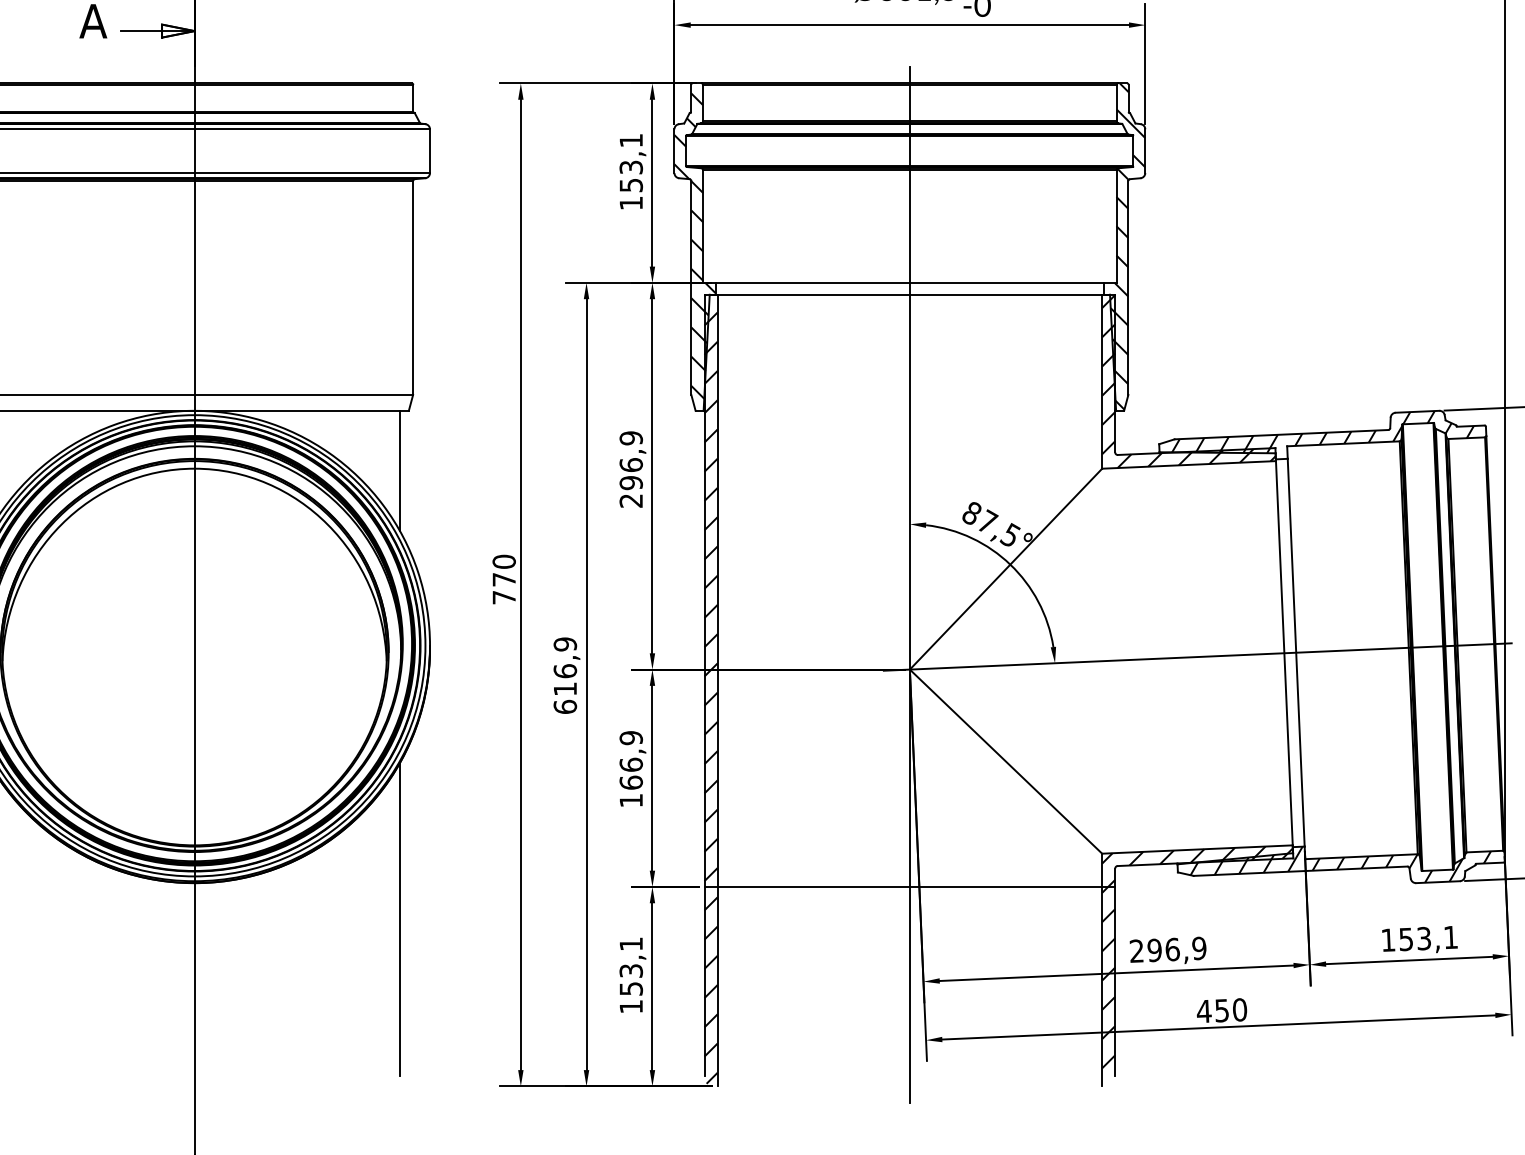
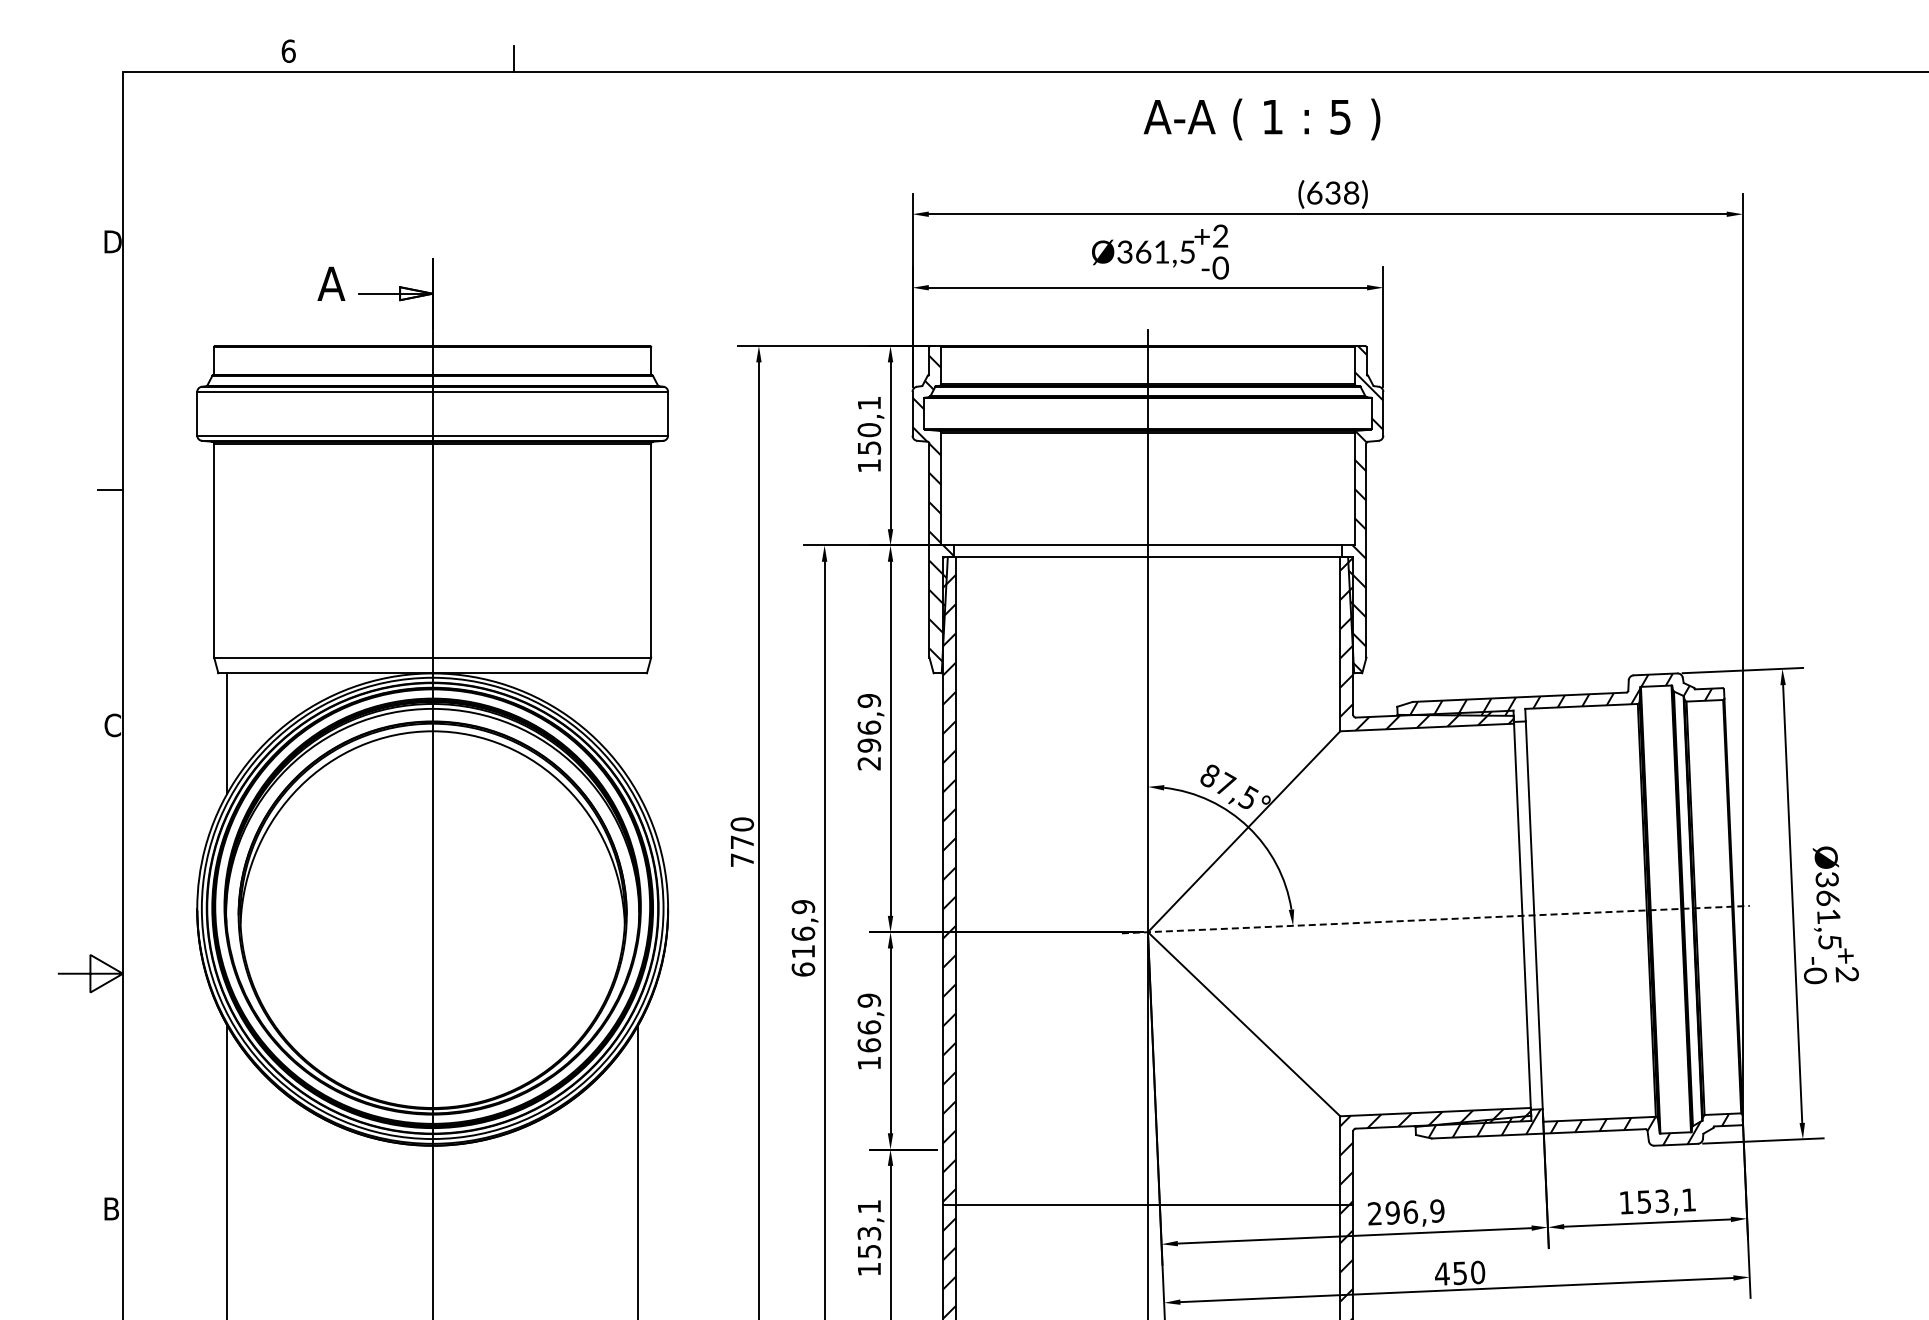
text: (631, 167) -> (869, 430), 153,1 -> 150,1
line: (400, 470) -> (638, 733), removed
line: (1198, 656) -> (1436, 919), solid -> dashed
line: (909, 886) -> (1147, 1204), moved

